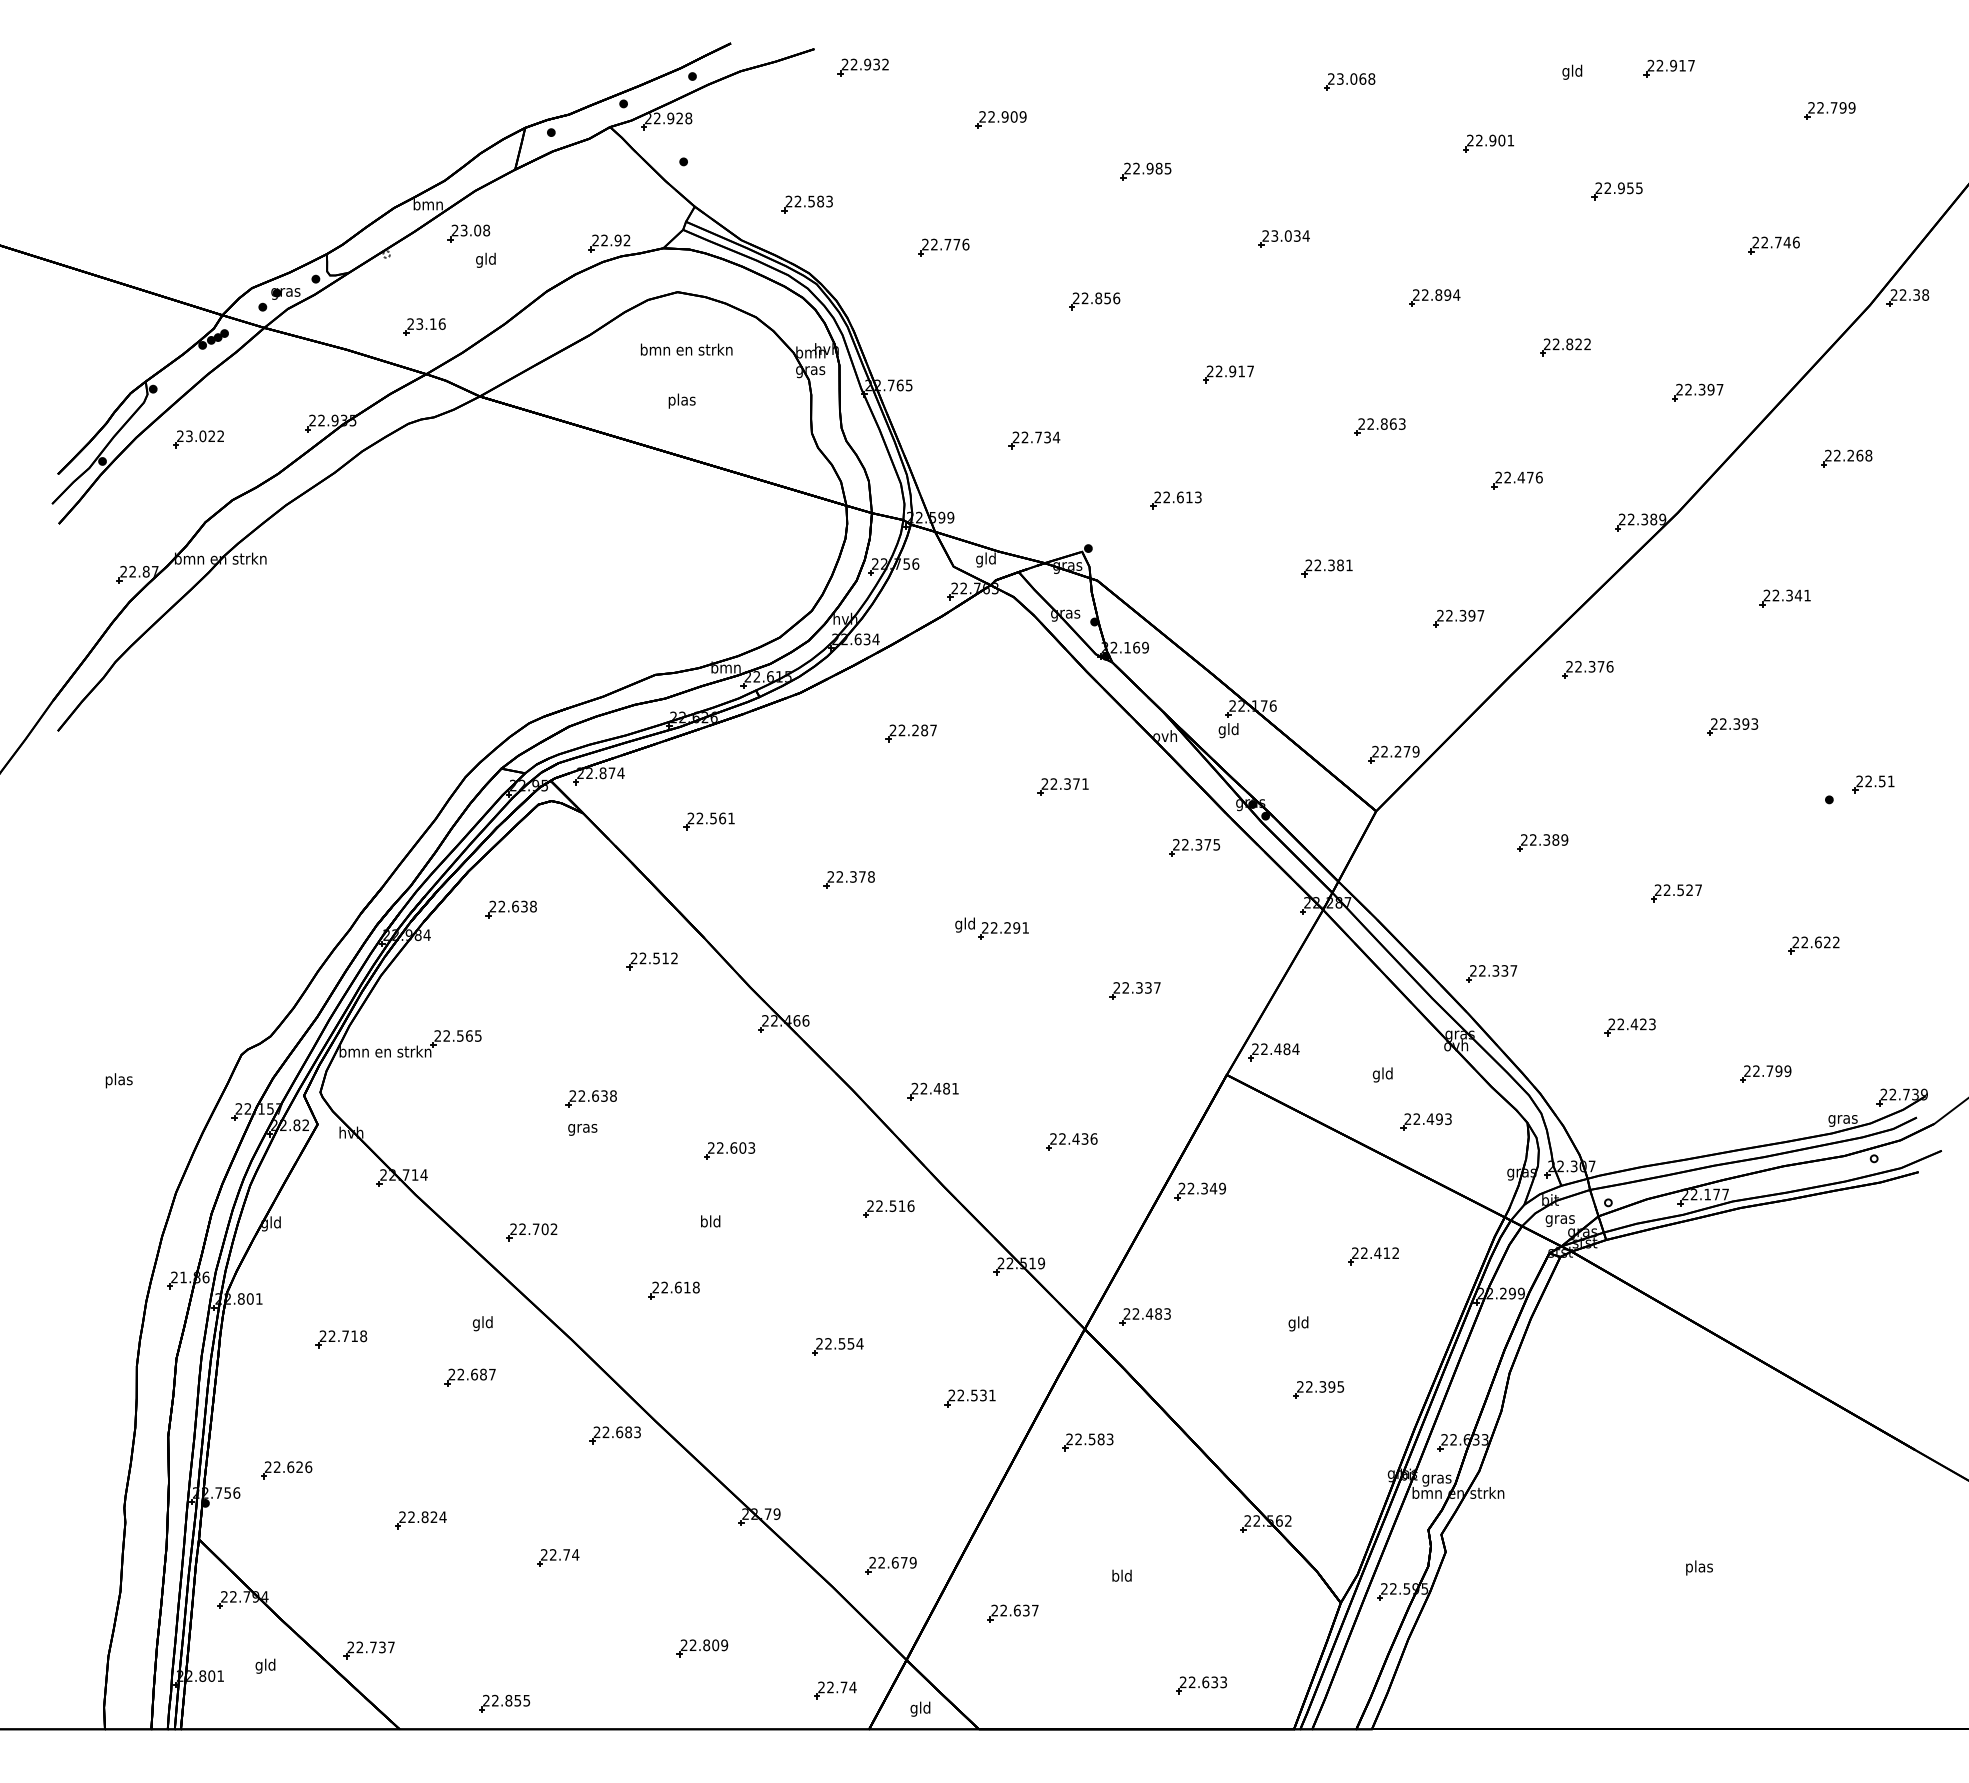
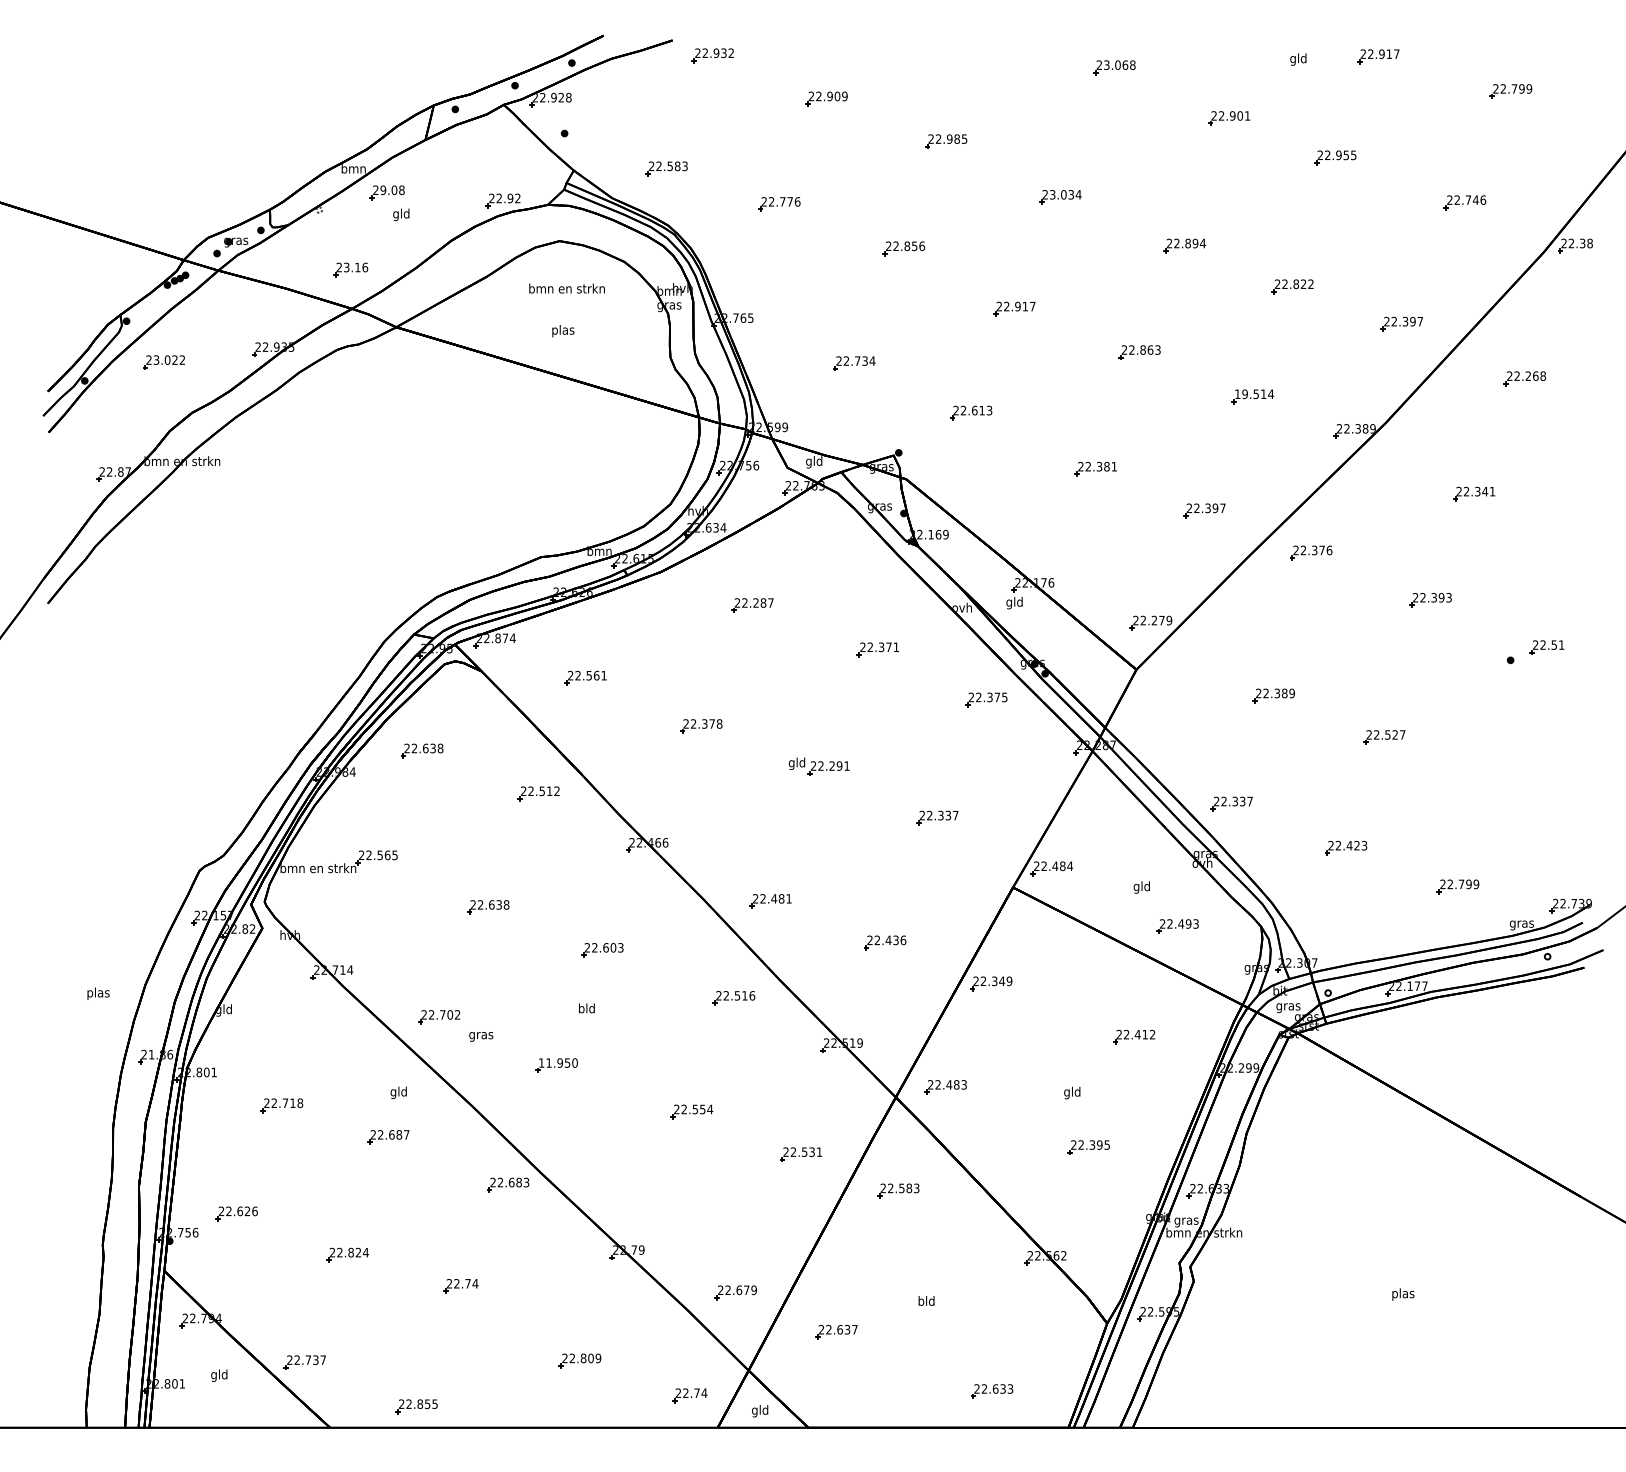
text: (463, 230) -> (382, 190), 23.08 -> 29.08
text: (1518, 477) -> (1253, 394), 22.476 -> 19.514
part: (1813, 945) -> (1497, 780), removed
text: (118, 1080) -> (97, 993), moved
text: (582, 1129) -> (481, 1036), moved
text: (675, 1287) -> (557, 1062), 22.618 -> 11.950

